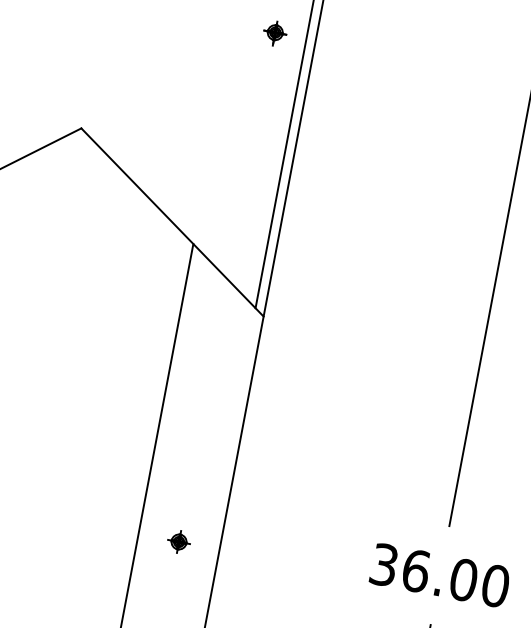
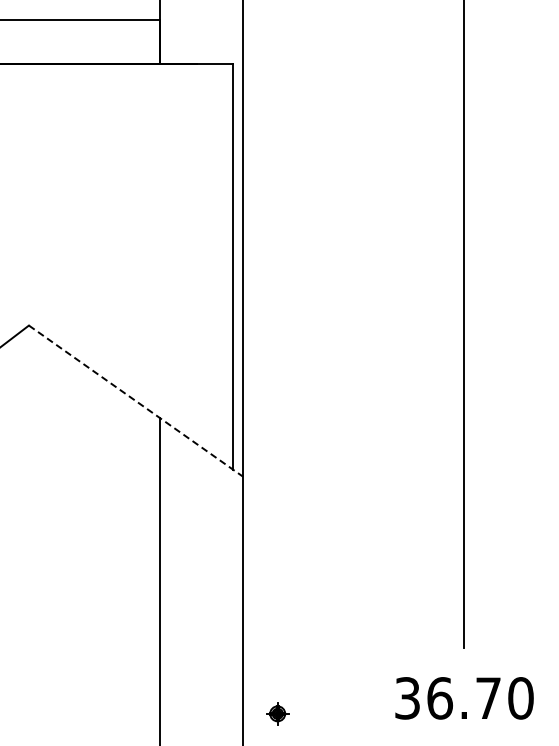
part: (274, 33) -> (201, 196), removed
line: (171, 222) -> (135, 401), solid -> dashed
part: (178, 541) -> (277, 713), moved
text: (463, 580) -> (488, 698), 36.00 -> 36.70

